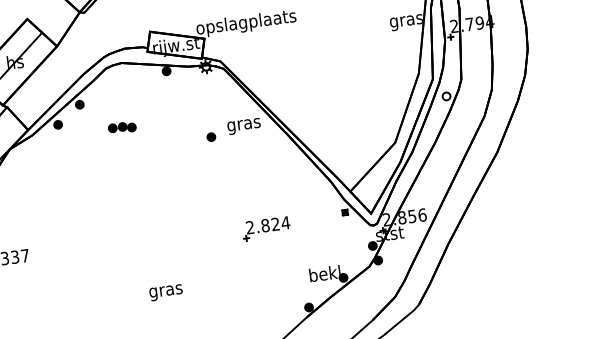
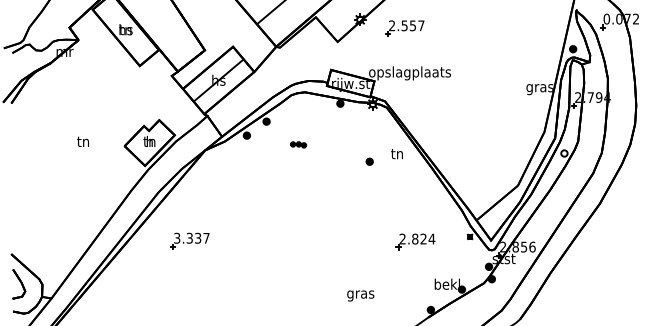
text: (242, 125) -> (396, 155), gras -> tn
part: (122, 127) -> (298, 144), size x0.7
part: (266, 228) -> (415, 241), moved
text: (165, 292) -> (360, 295), moved

